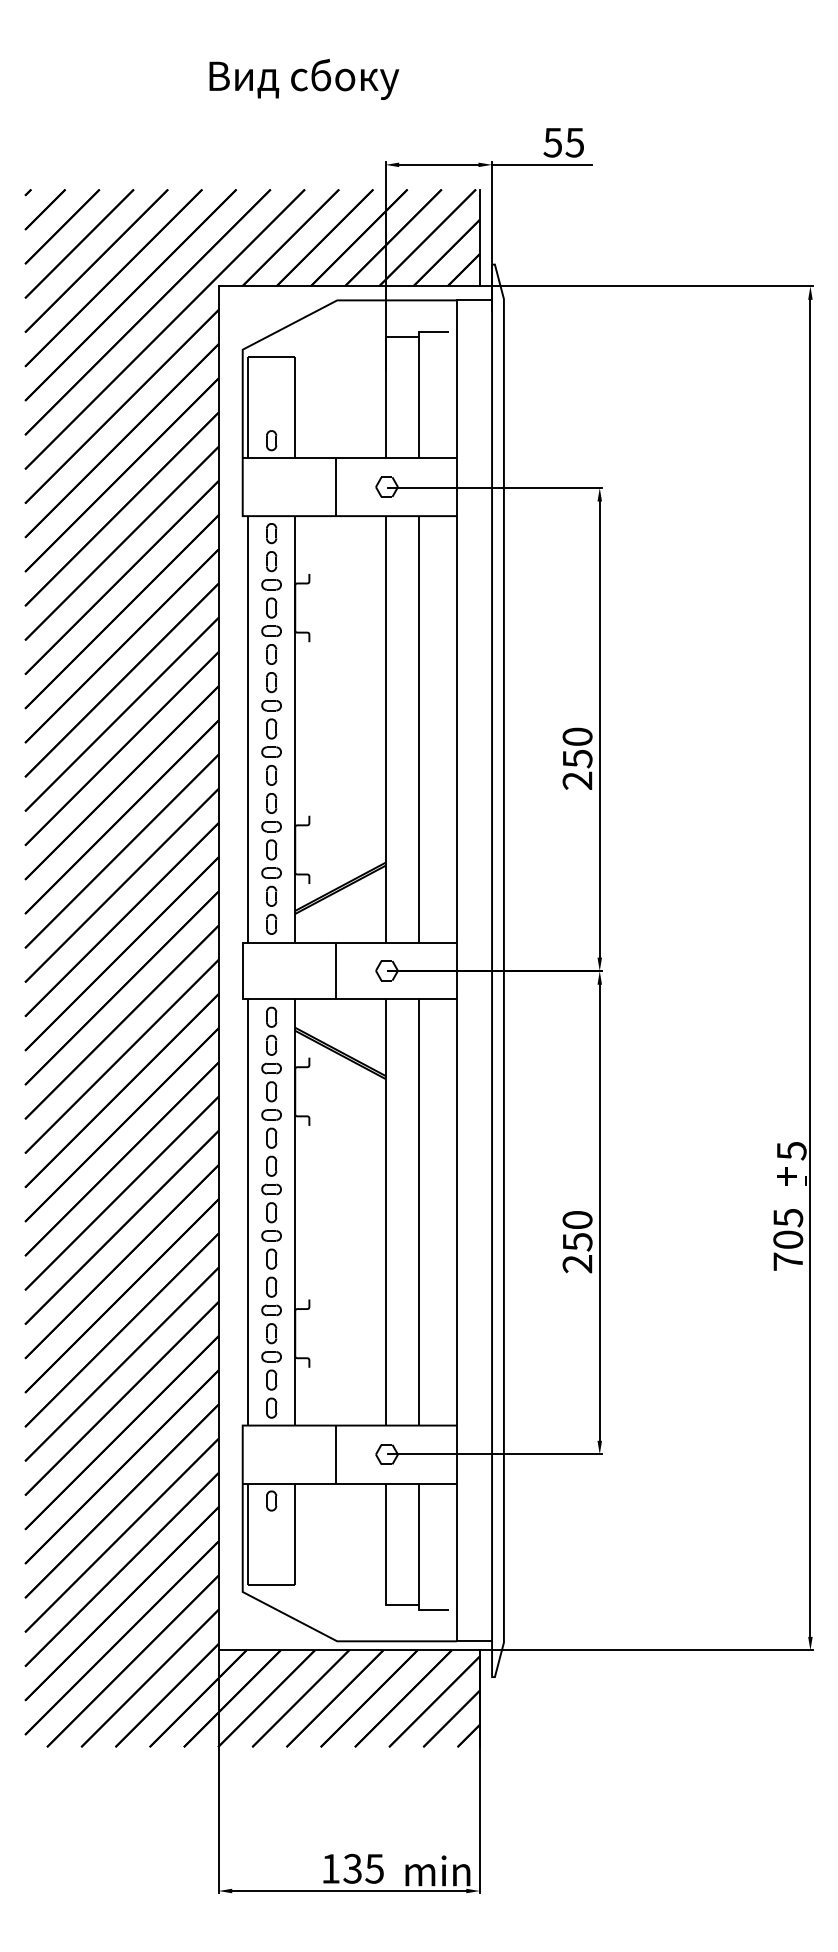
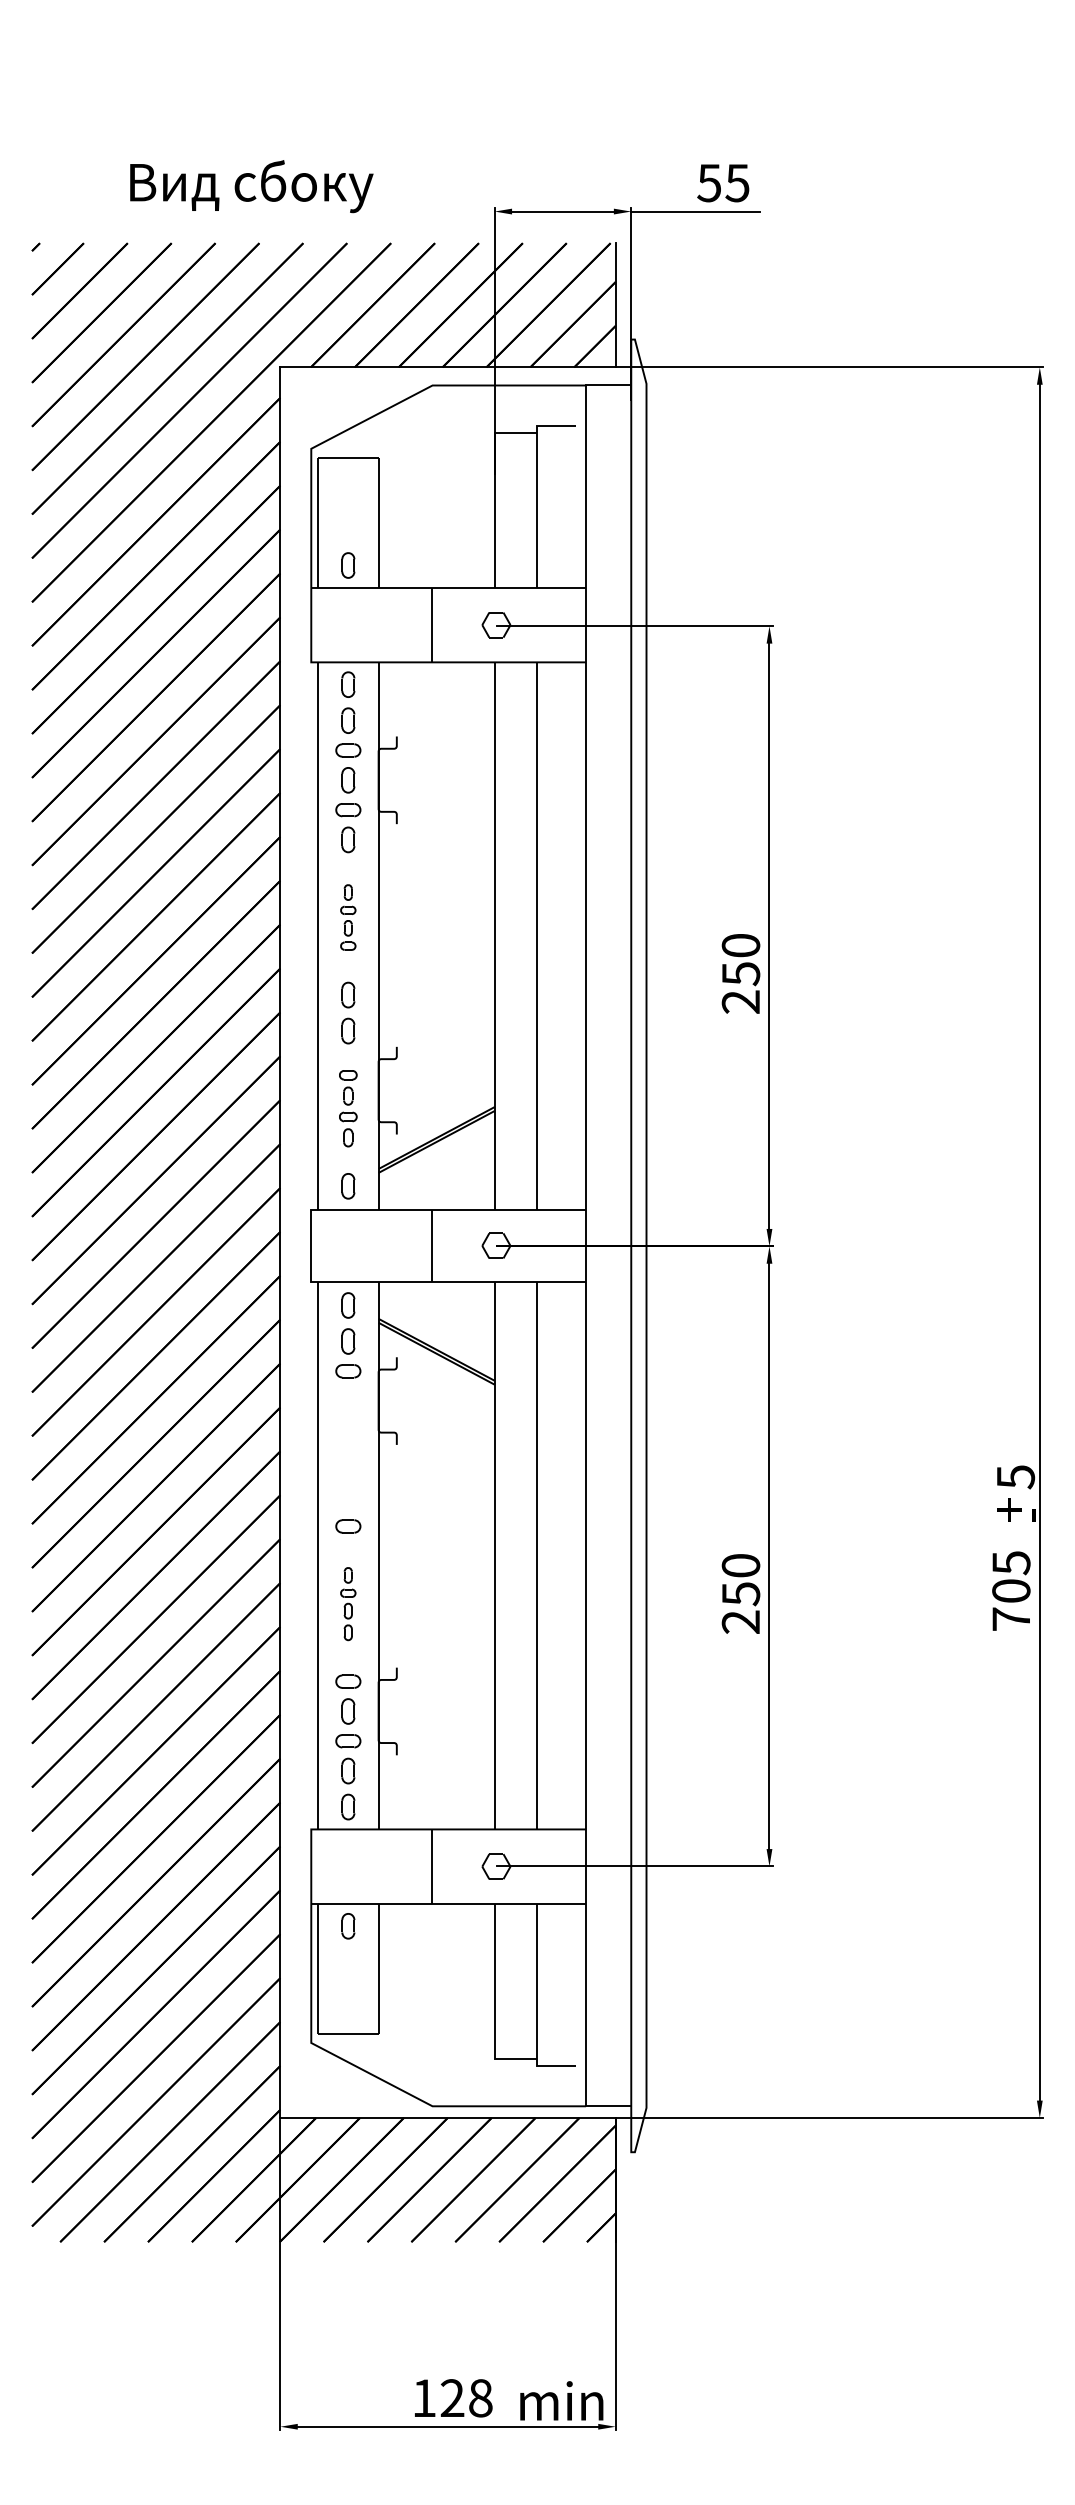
text: (304, 78) -> (251, 185), moved
part: (271, 714) -> (348, 916), size x0.6
part: (271, 863) -> (348, 1108), size x0.7
part: (271, 1128) -> (348, 1448), removed
part: (271, 1249) -> (348, 1603), size x0.6
text: (363, 1868) -> (466, 2397), 135 -> 128

